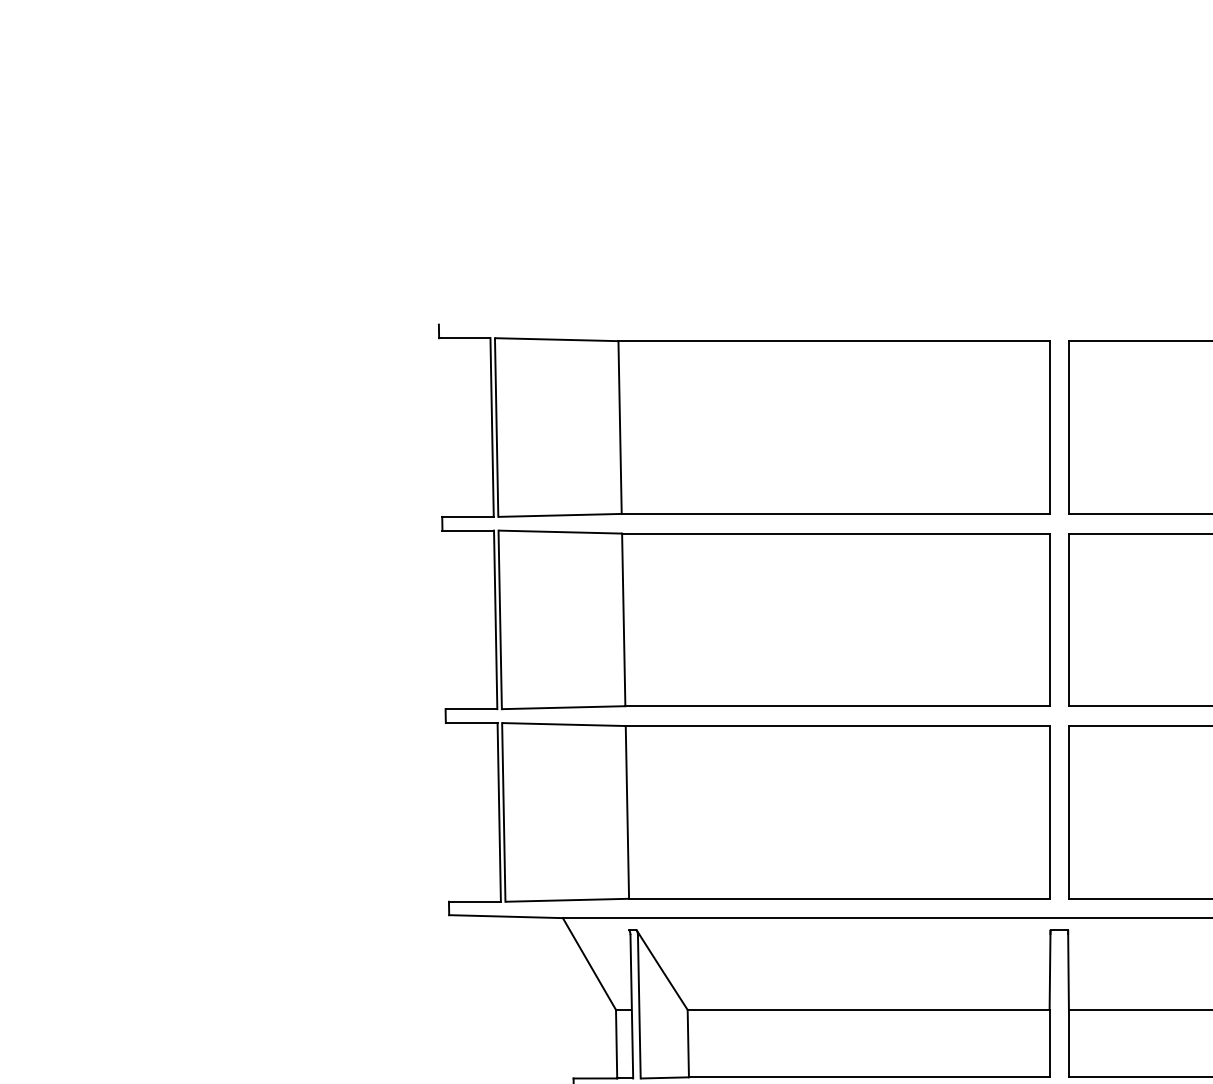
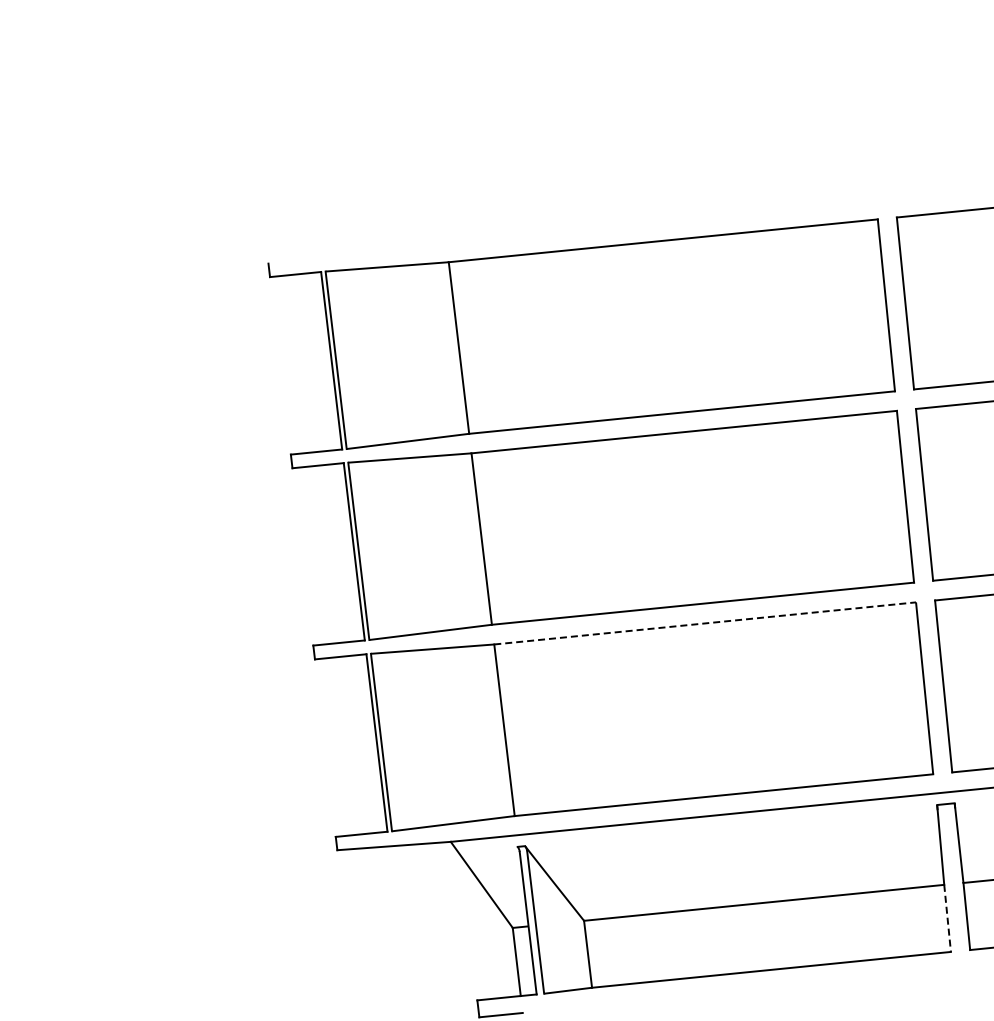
line: (837, 726) -> (705, 623), solid -> dashed
line: (1049, 1043) -> (947, 918), solid -> dashed

